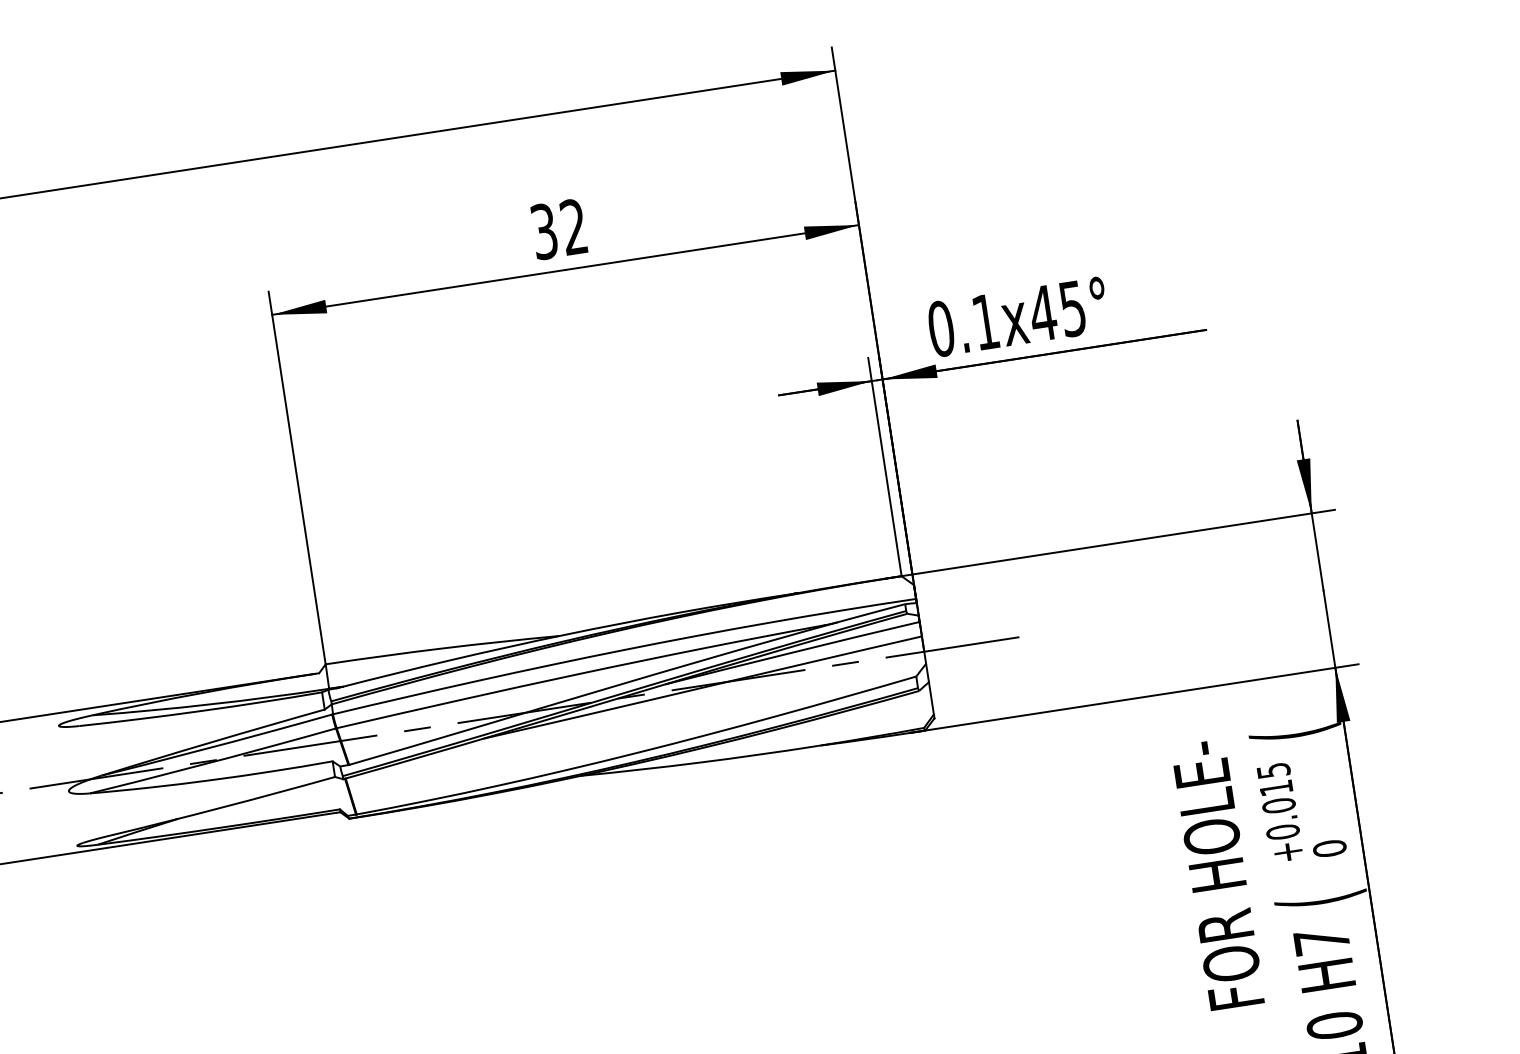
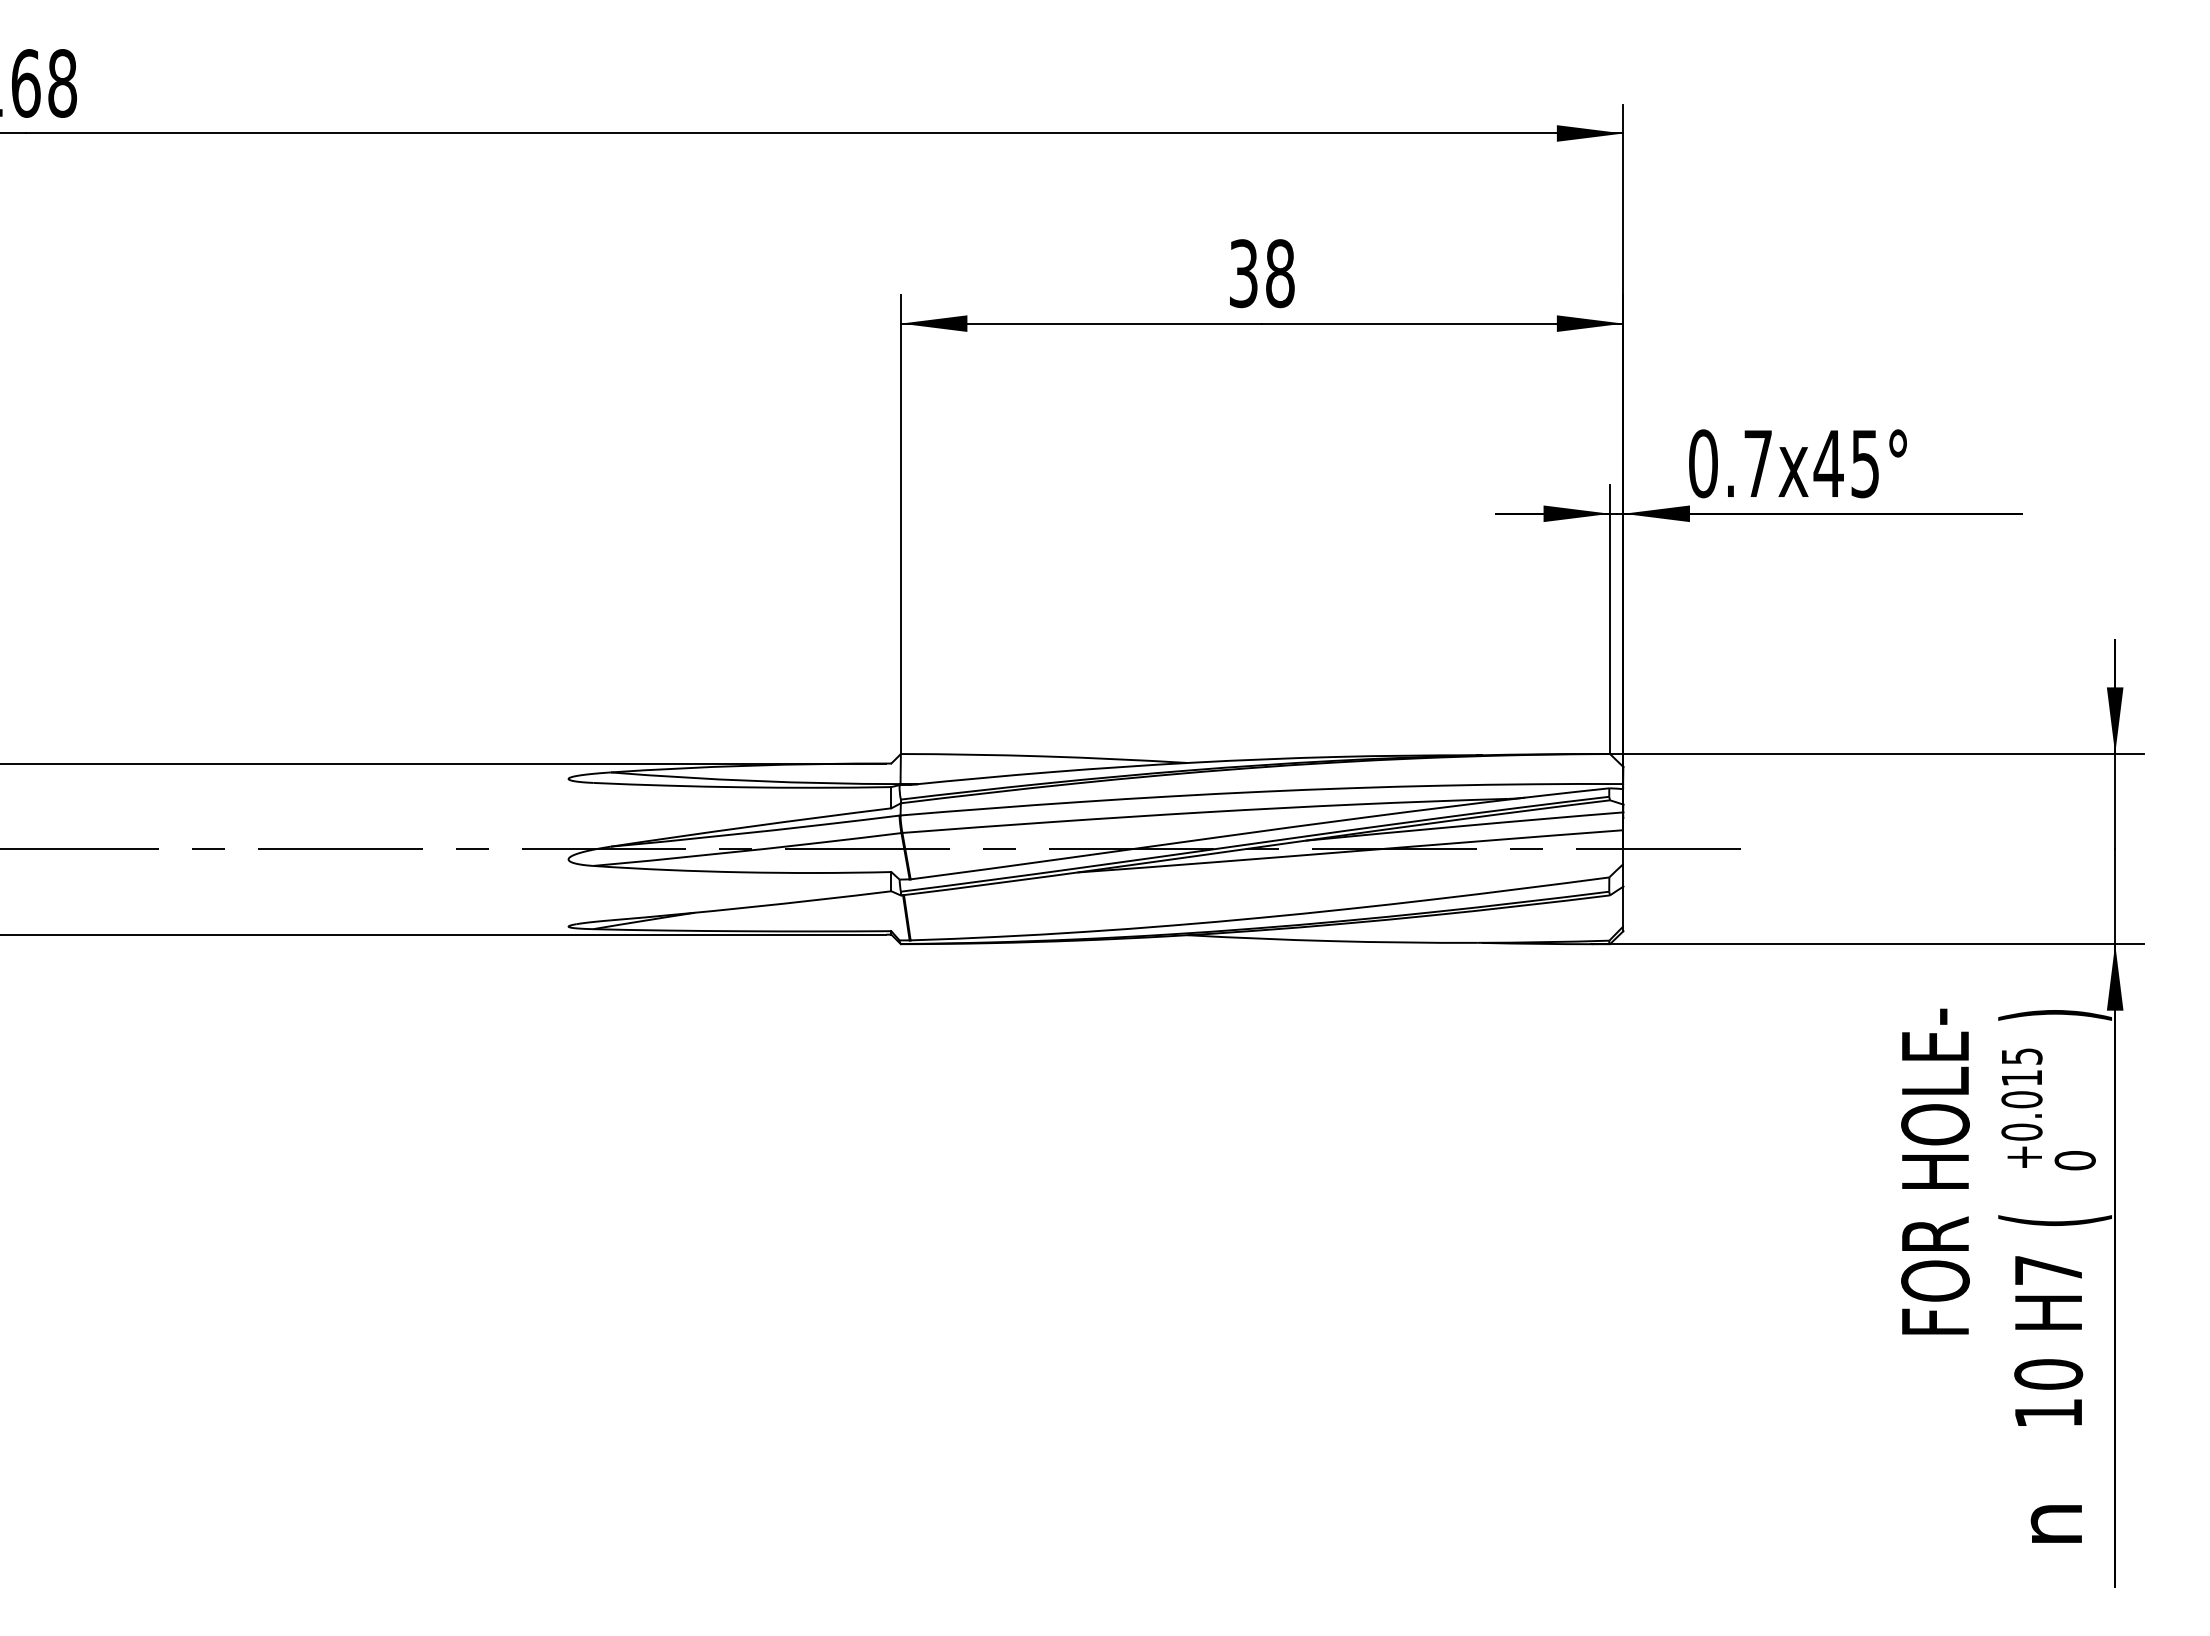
text: (574, 226) -> (1280, 273), 32 -> 38
text: (985, 321) -> (1757, 463), 0.1x45° -> 0.7x45°
text: (1294, 732) -> (2054, 1014), ( -> )

